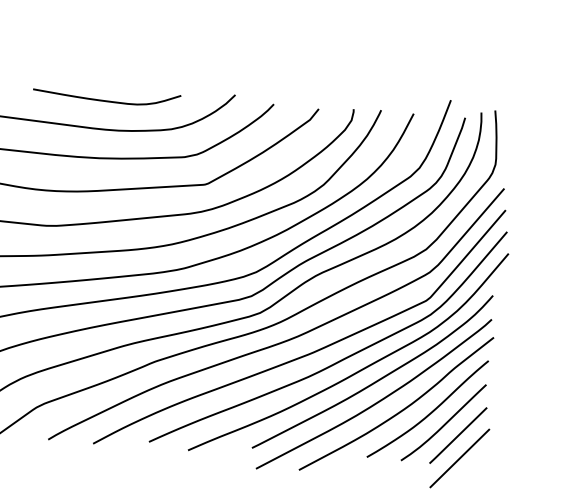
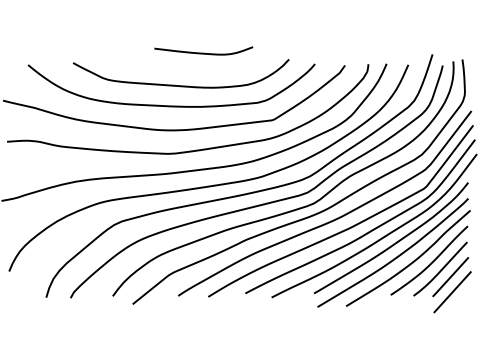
curve: (106, 99) -> (203, 52), moved

